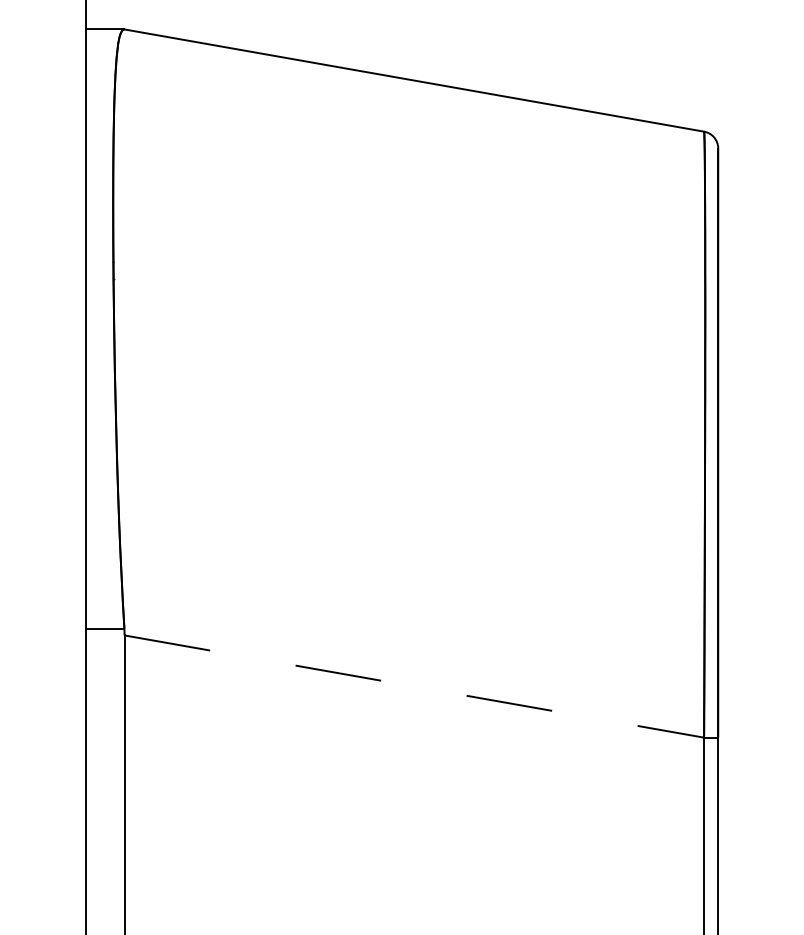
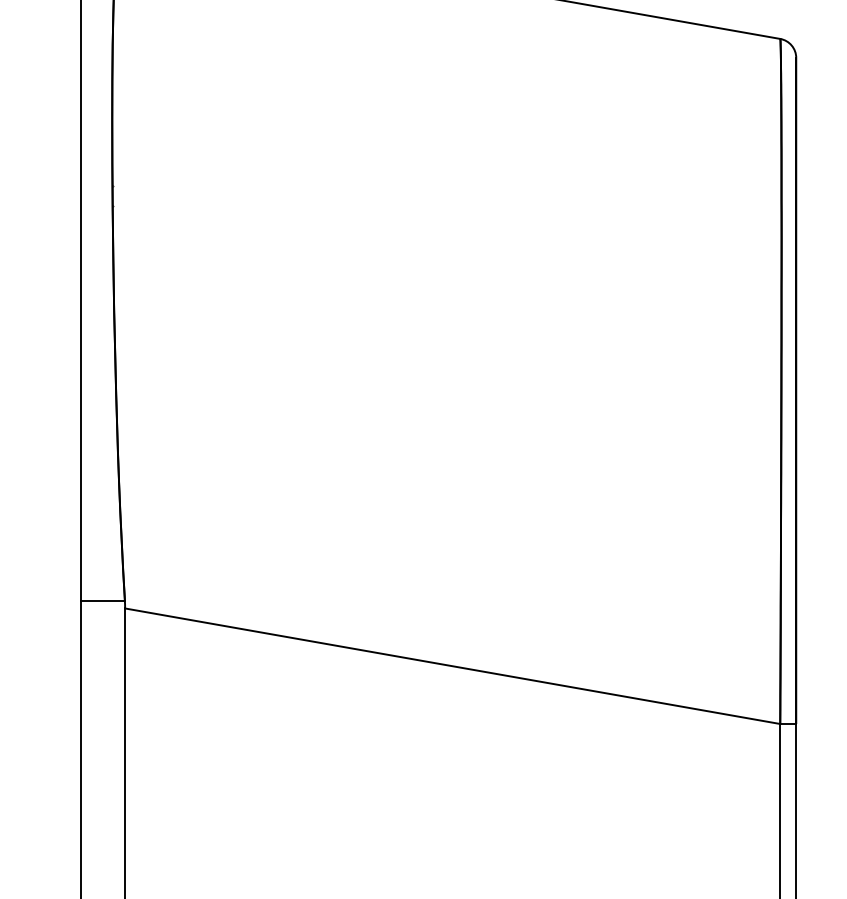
line: (414, 686) -> (452, 666), dashed -> solid

